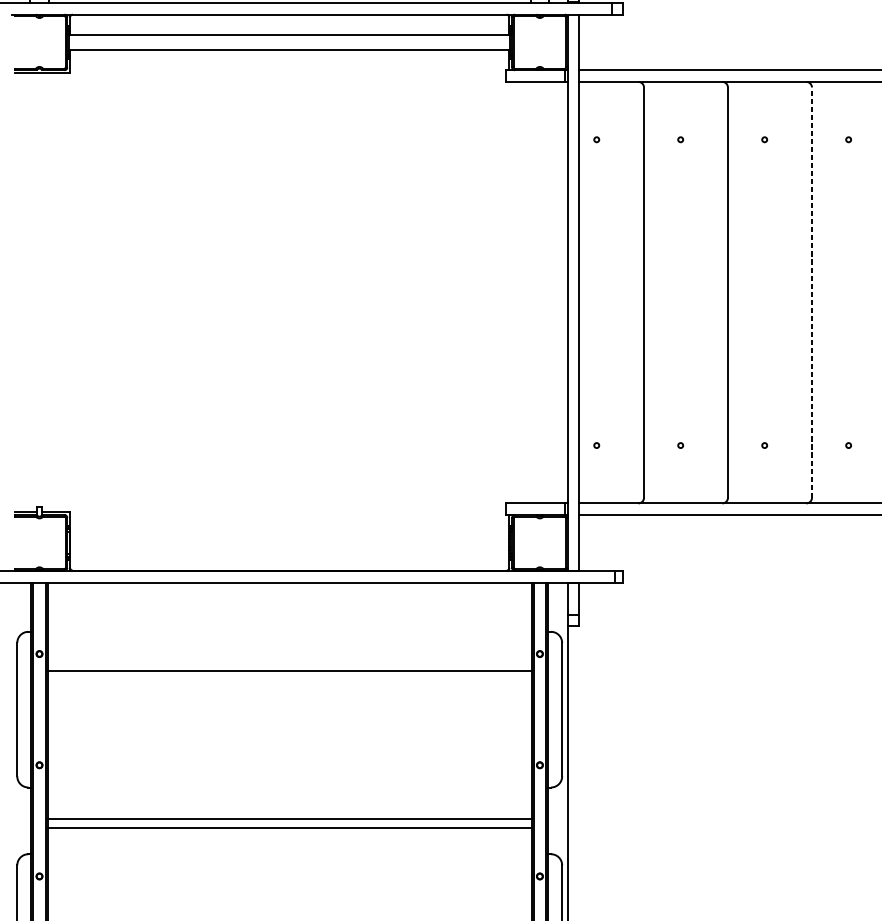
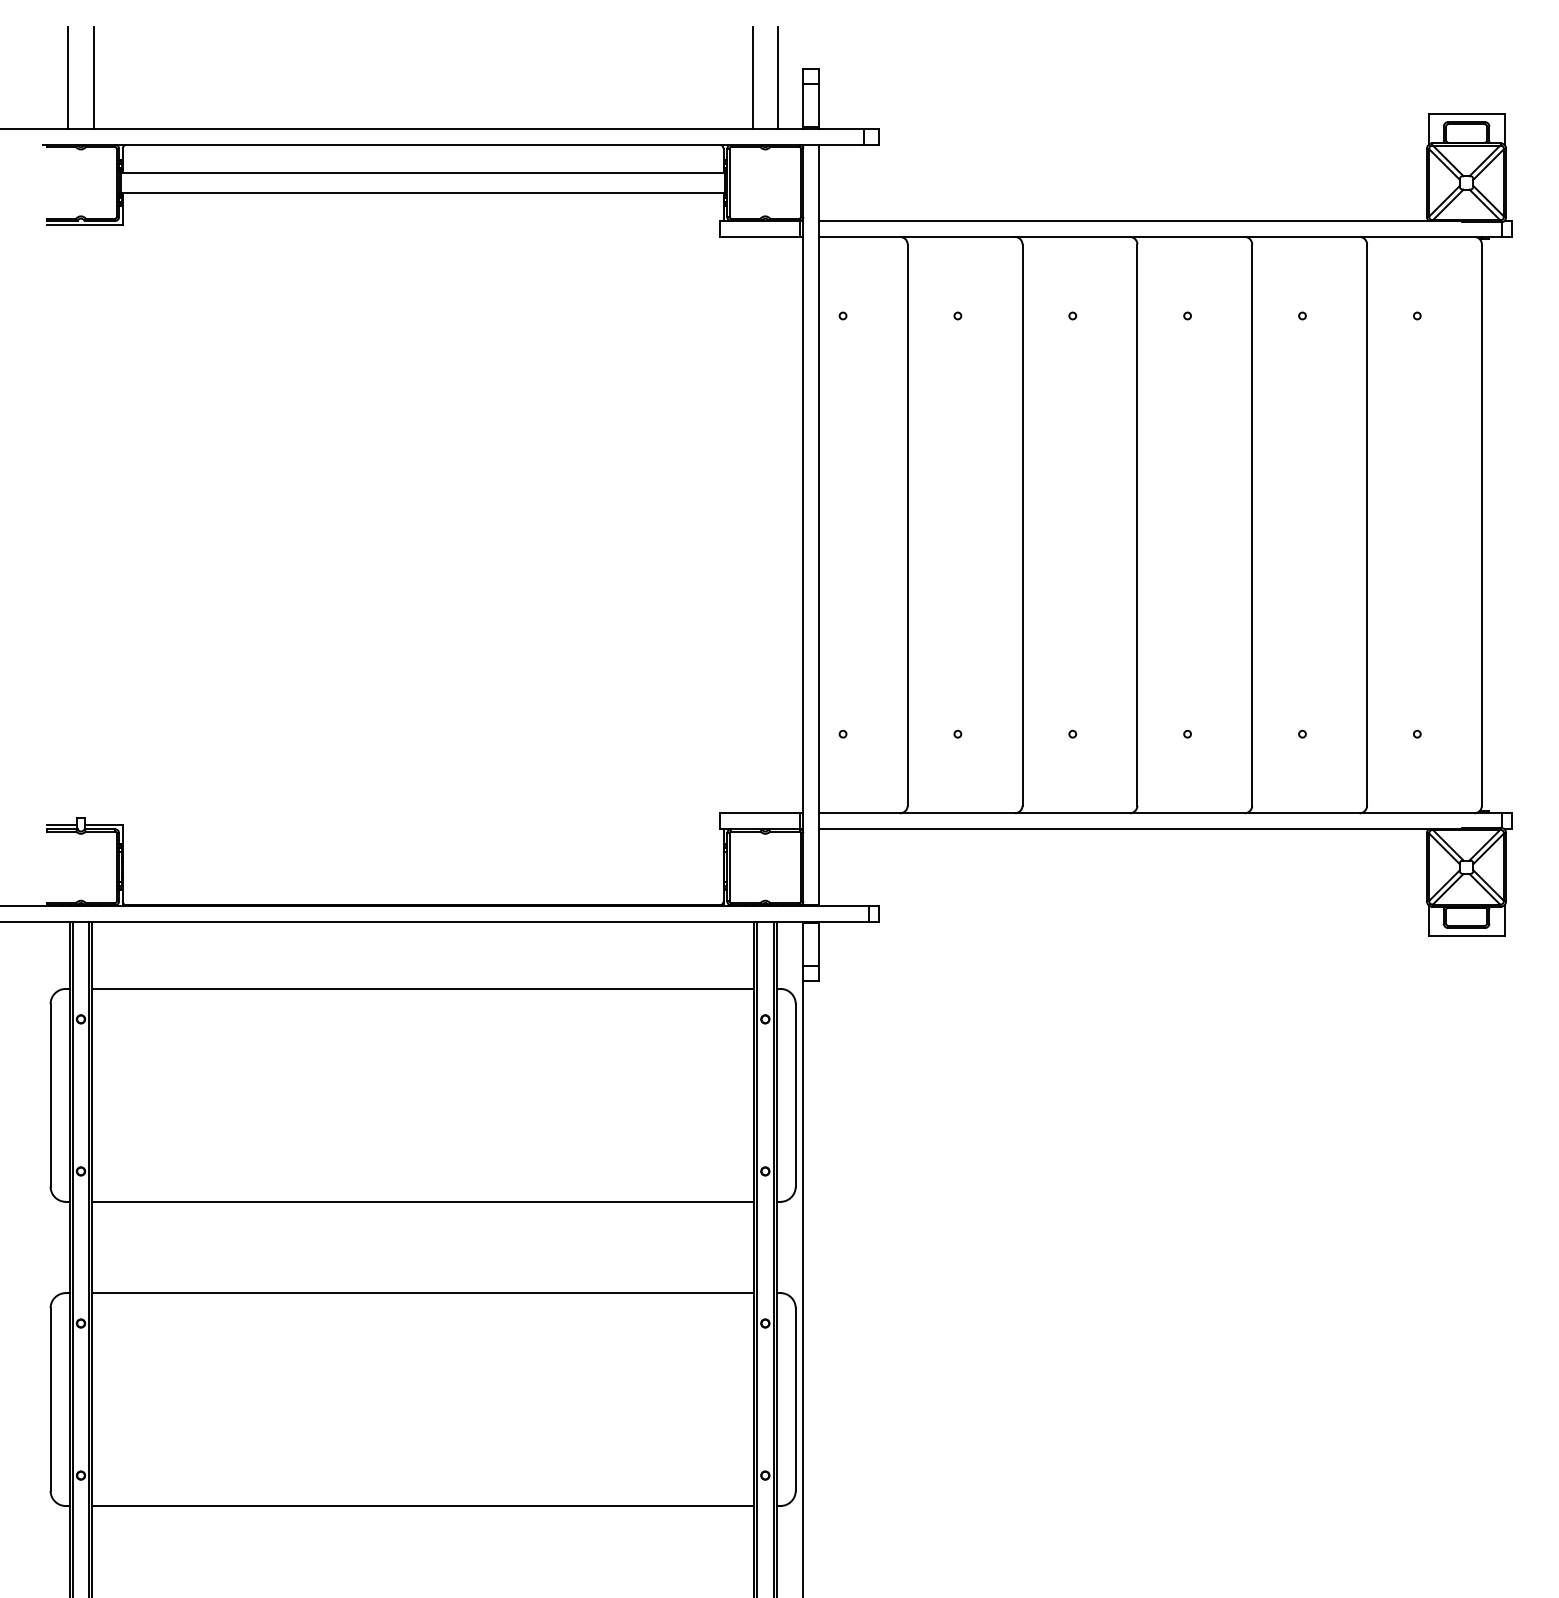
line: (812, 292) -> (1137, 525), dashed -> solid
line: (289, 670) -> (422, 988), moved
line: (289, 819) -> (422, 1293), moved
line: (289, 827) -> (422, 1201), moved

